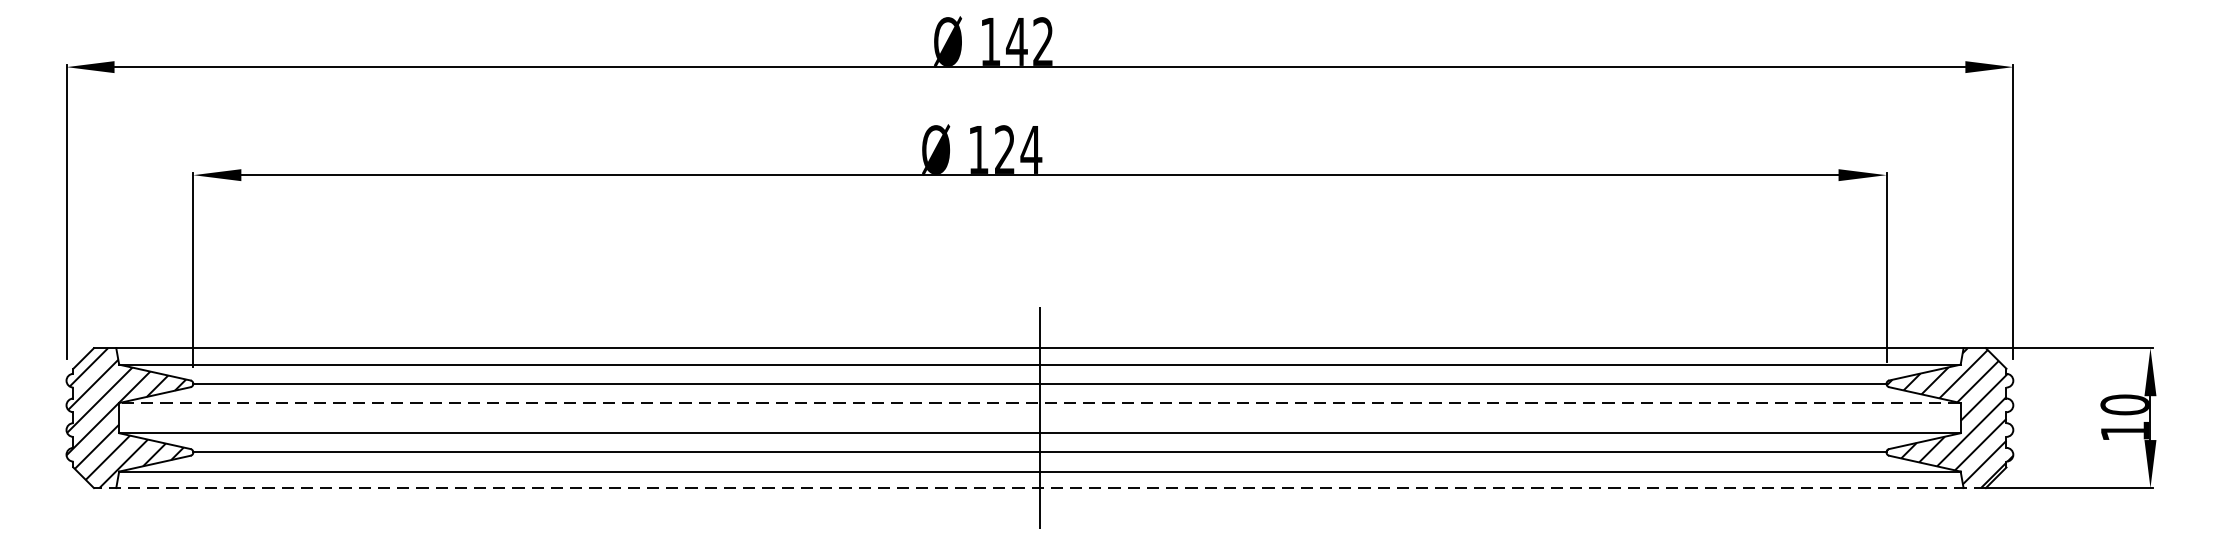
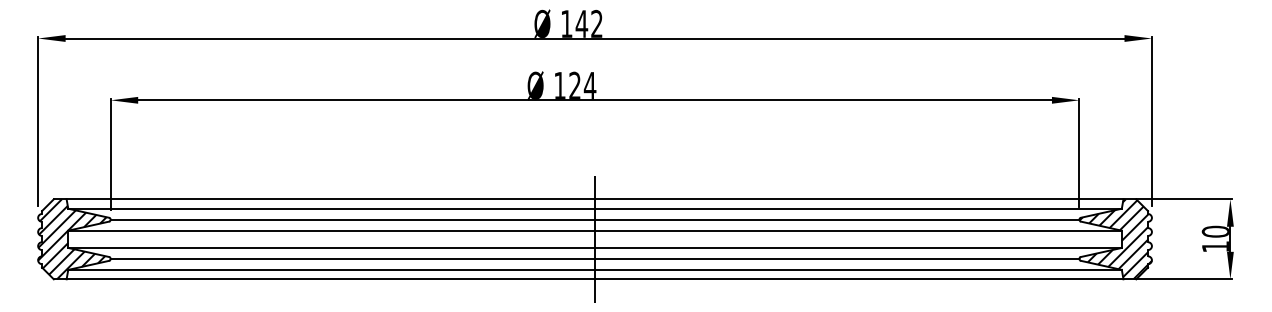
line: (1040, 402) -> (595, 230), dashed -> solid
line: (1038, 488) -> (594, 279), dashed -> solid

